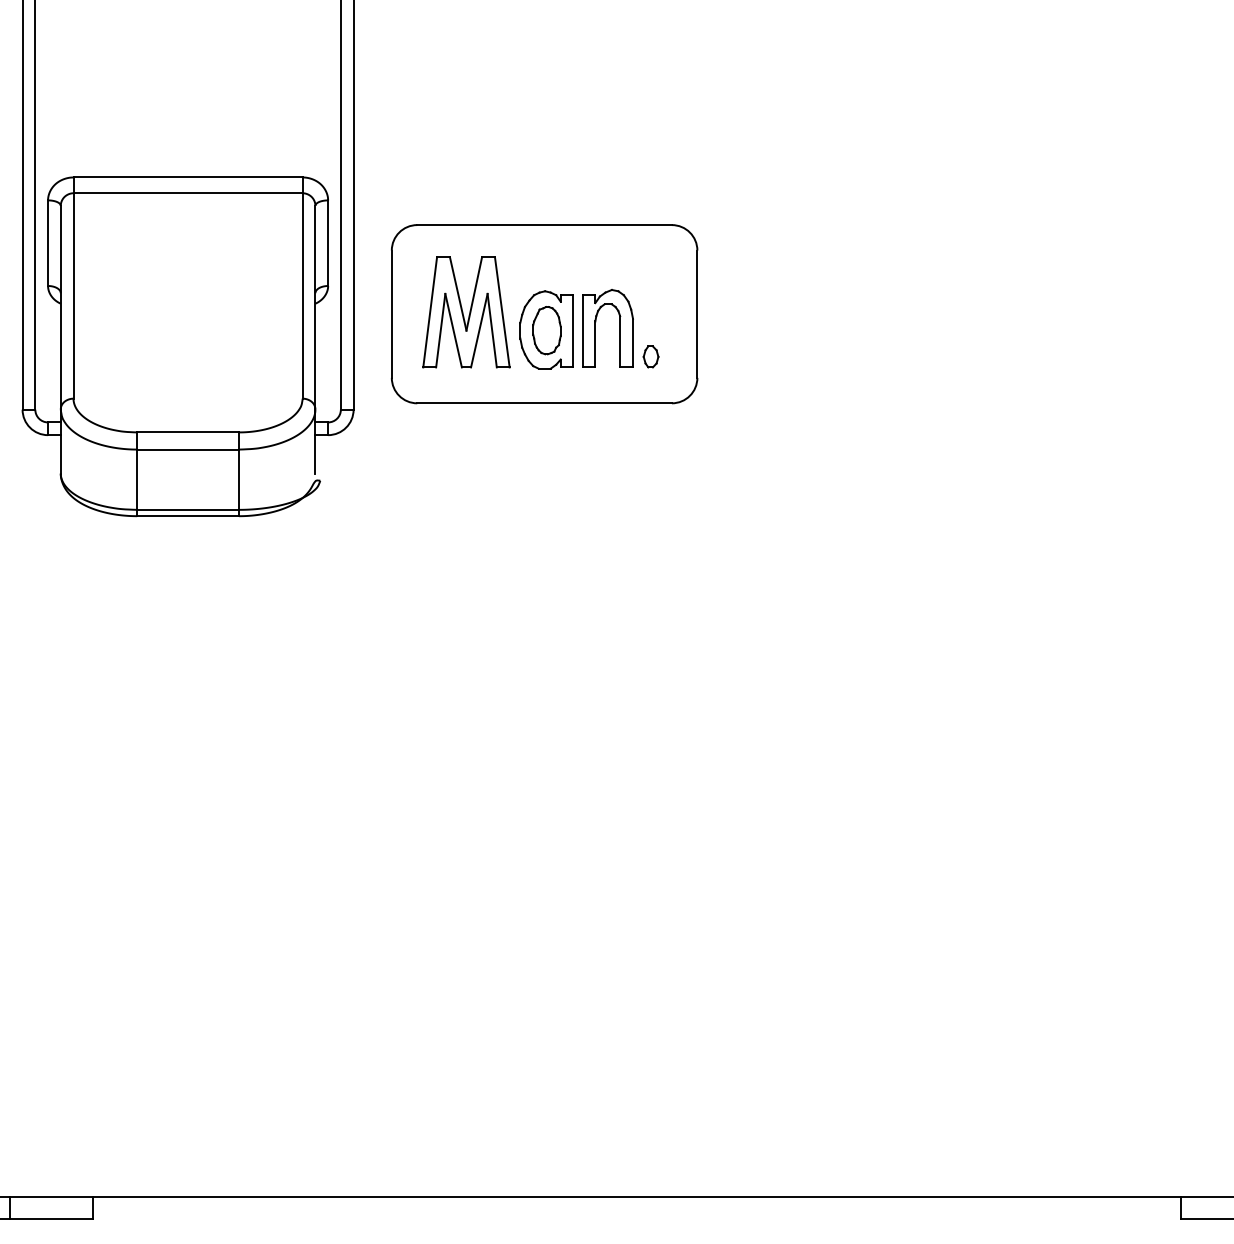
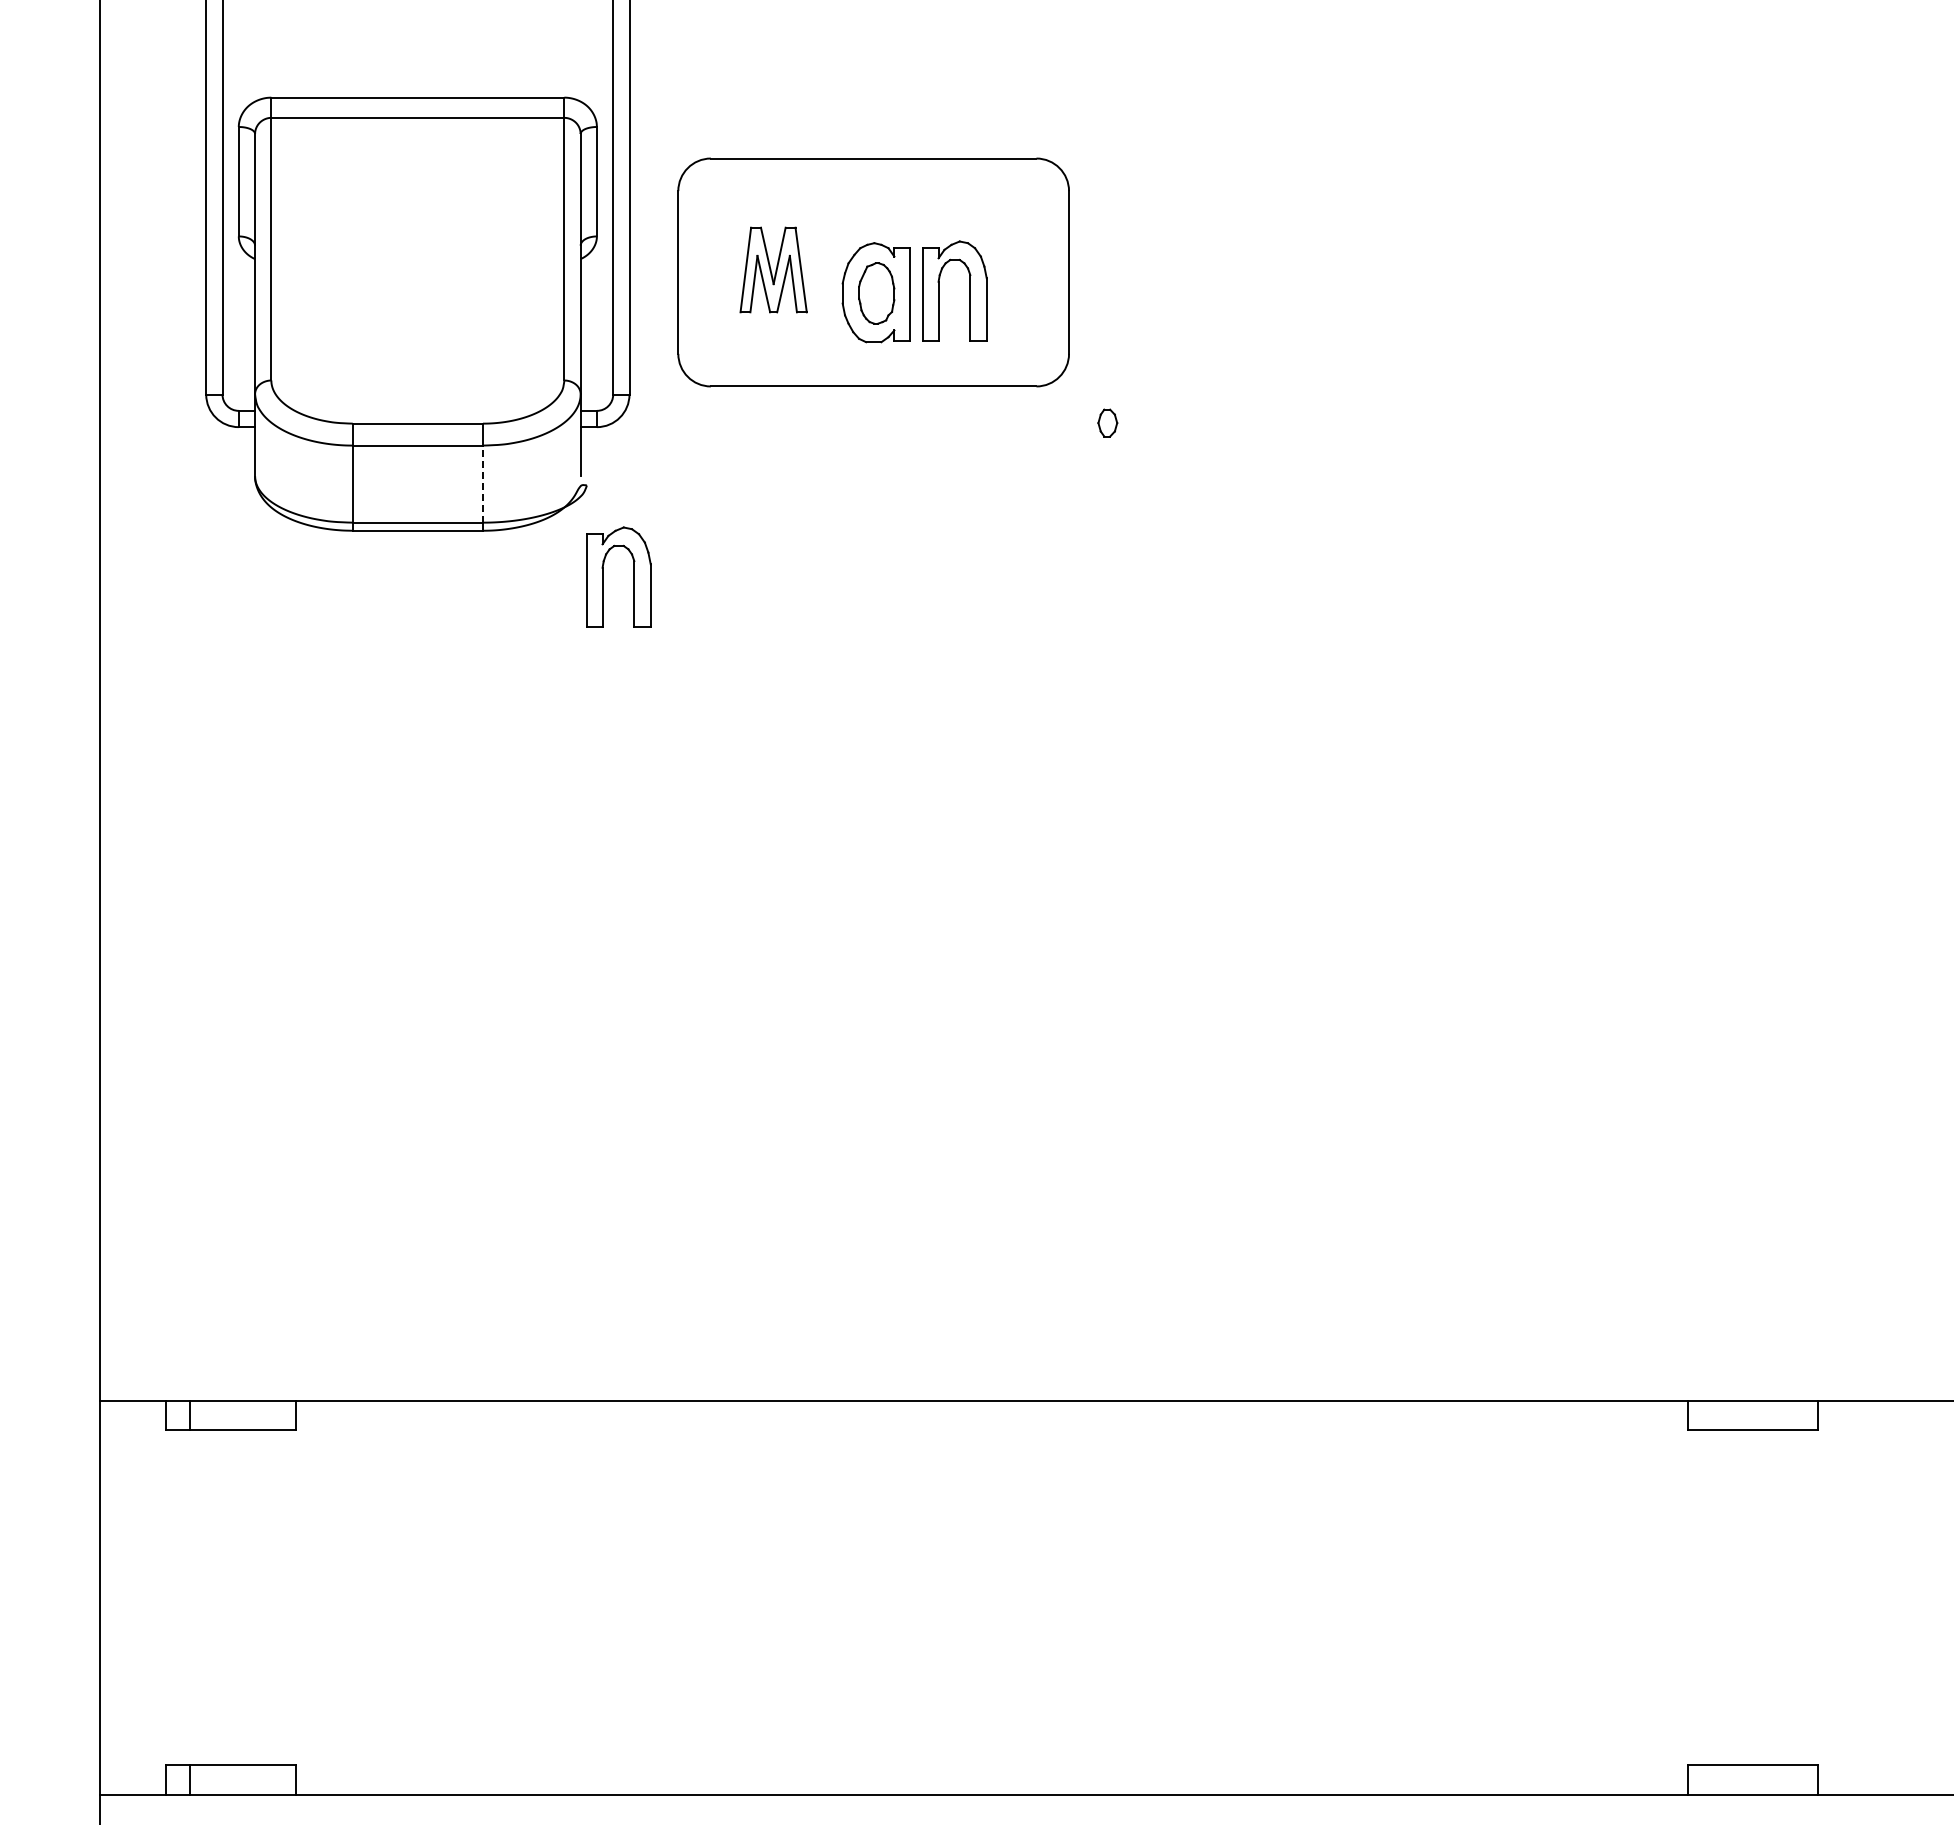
part: (466, 311) -> (773, 269), size x0.6
part: (650, 356) -> (1107, 422), moved
line: (238, 480) -> (482, 484), solid -> dashed
part: (333, 551) -> (603, 576), added

